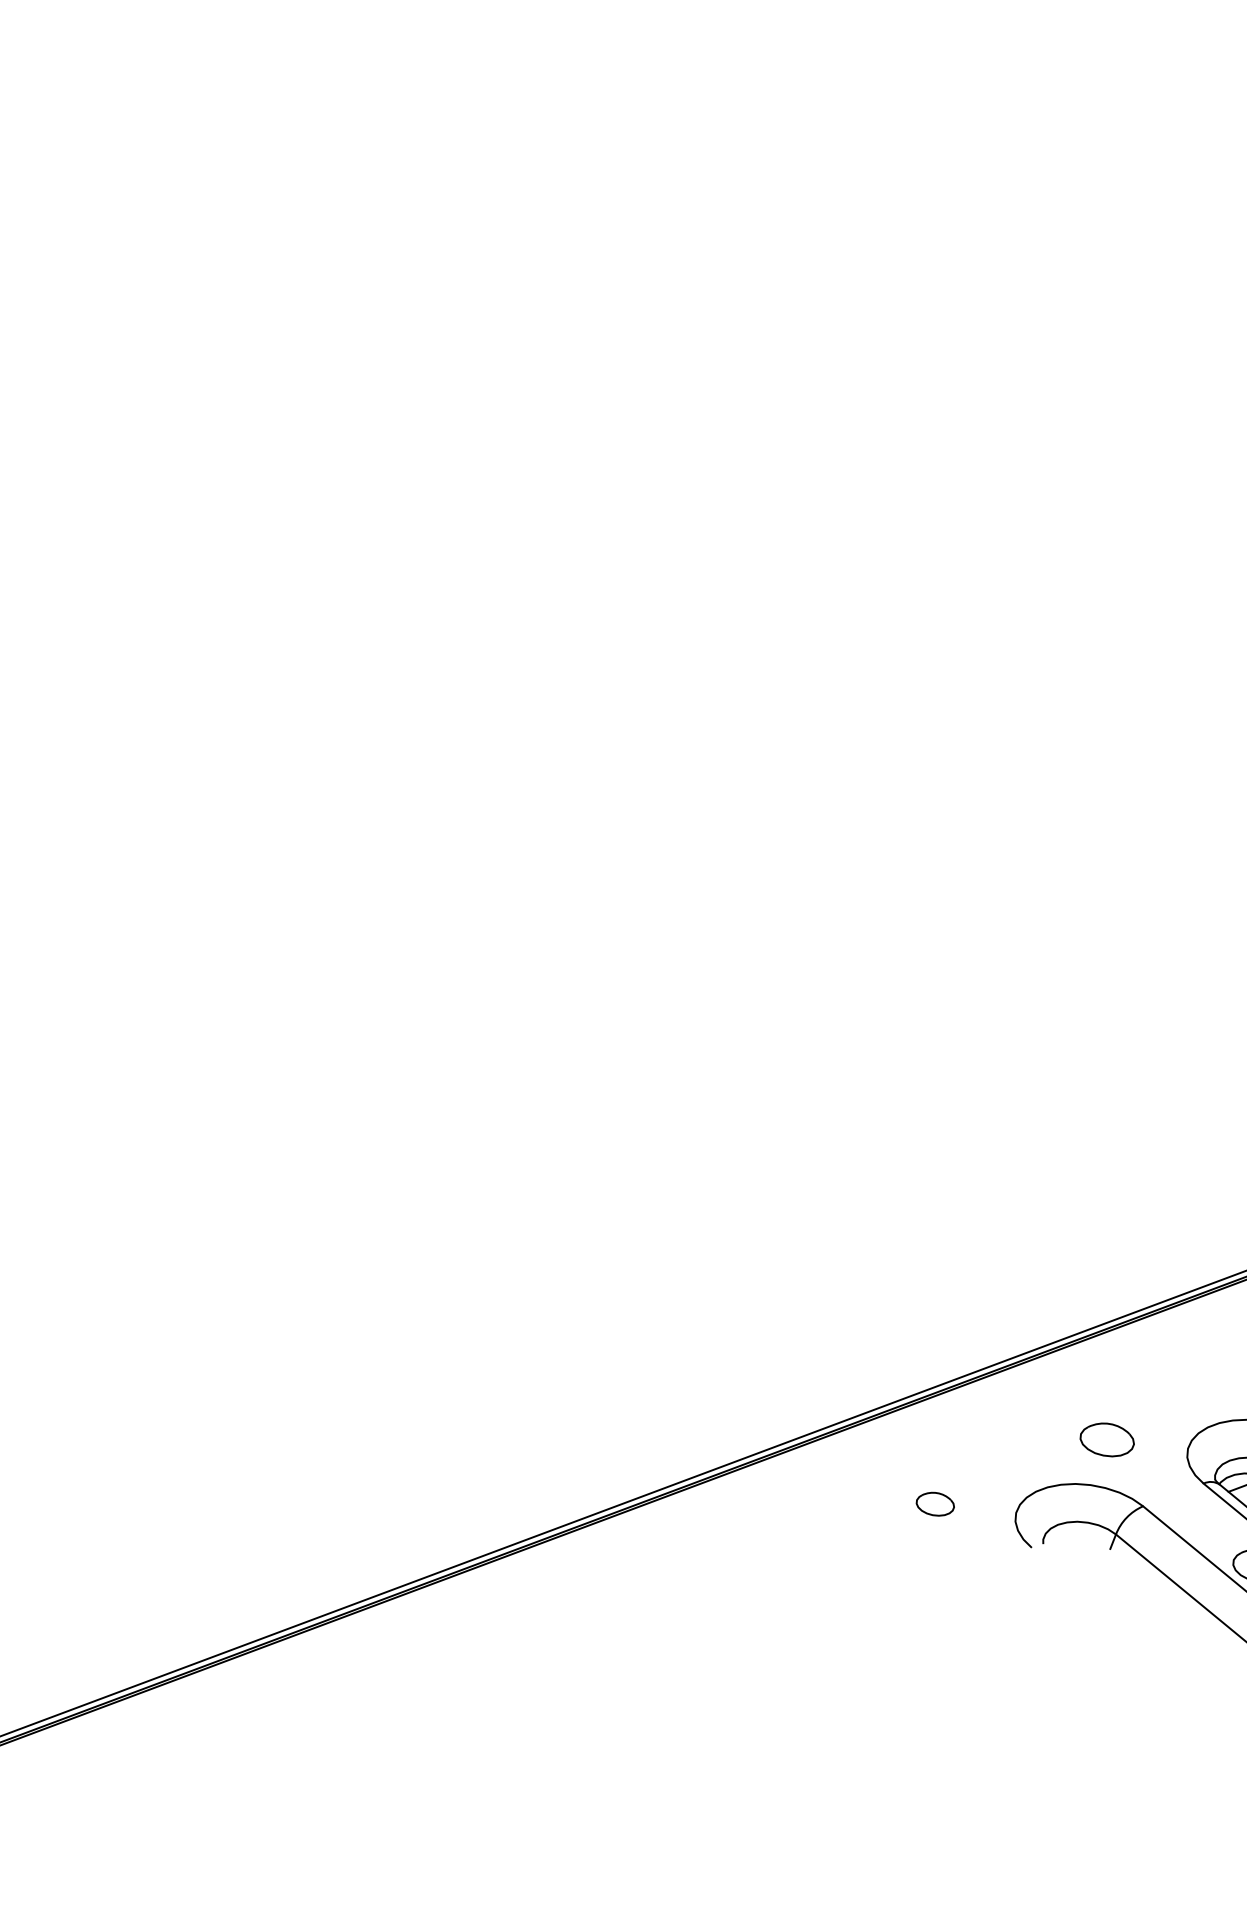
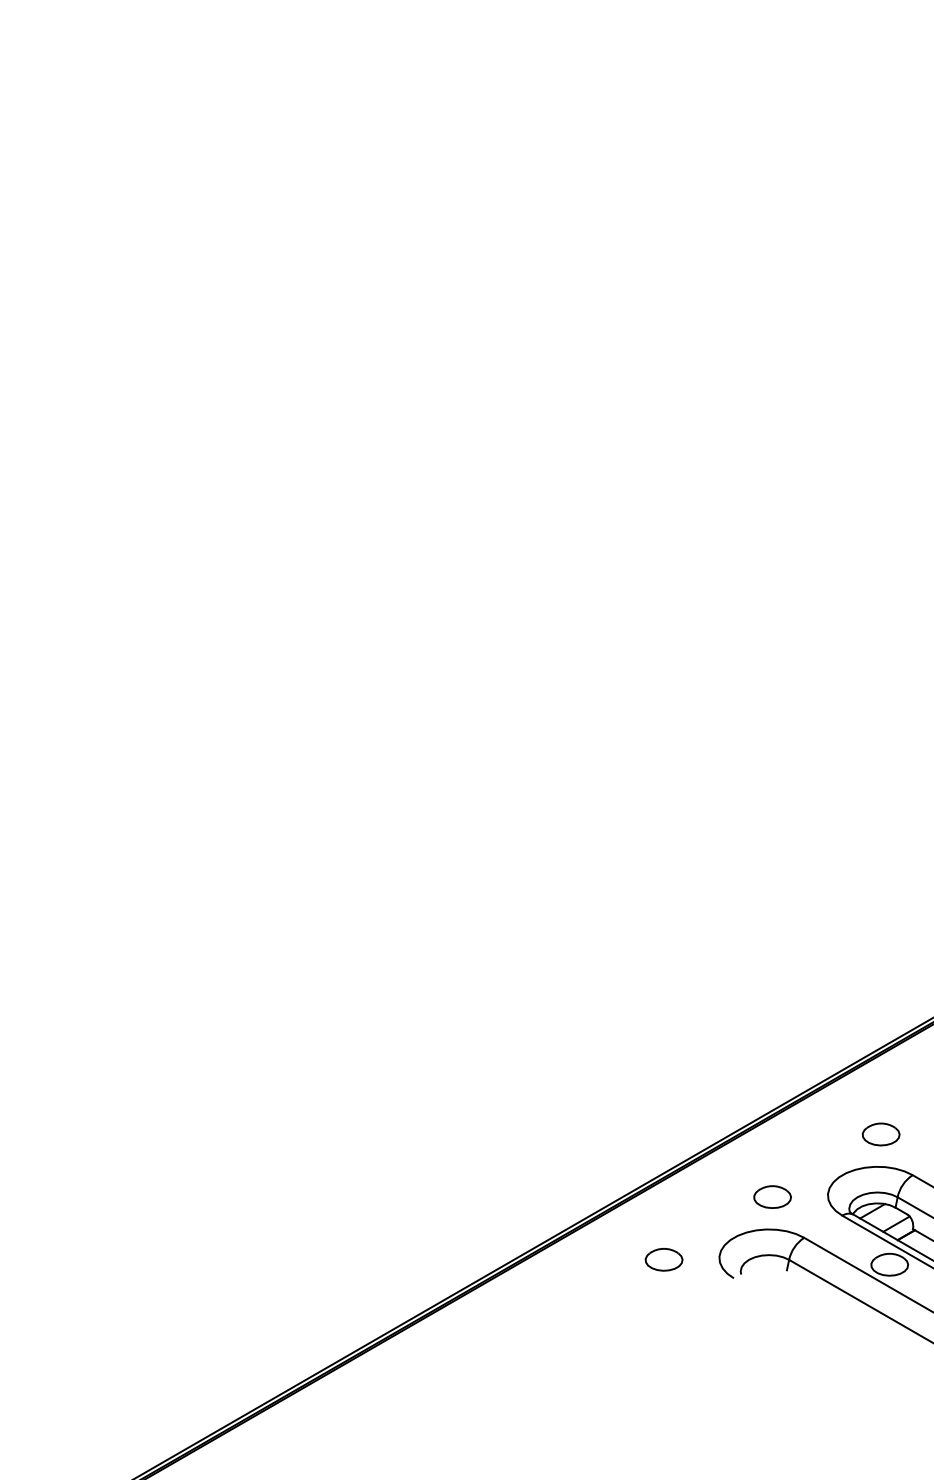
part: (934, 1503) -> (663, 1259), size x1.43

